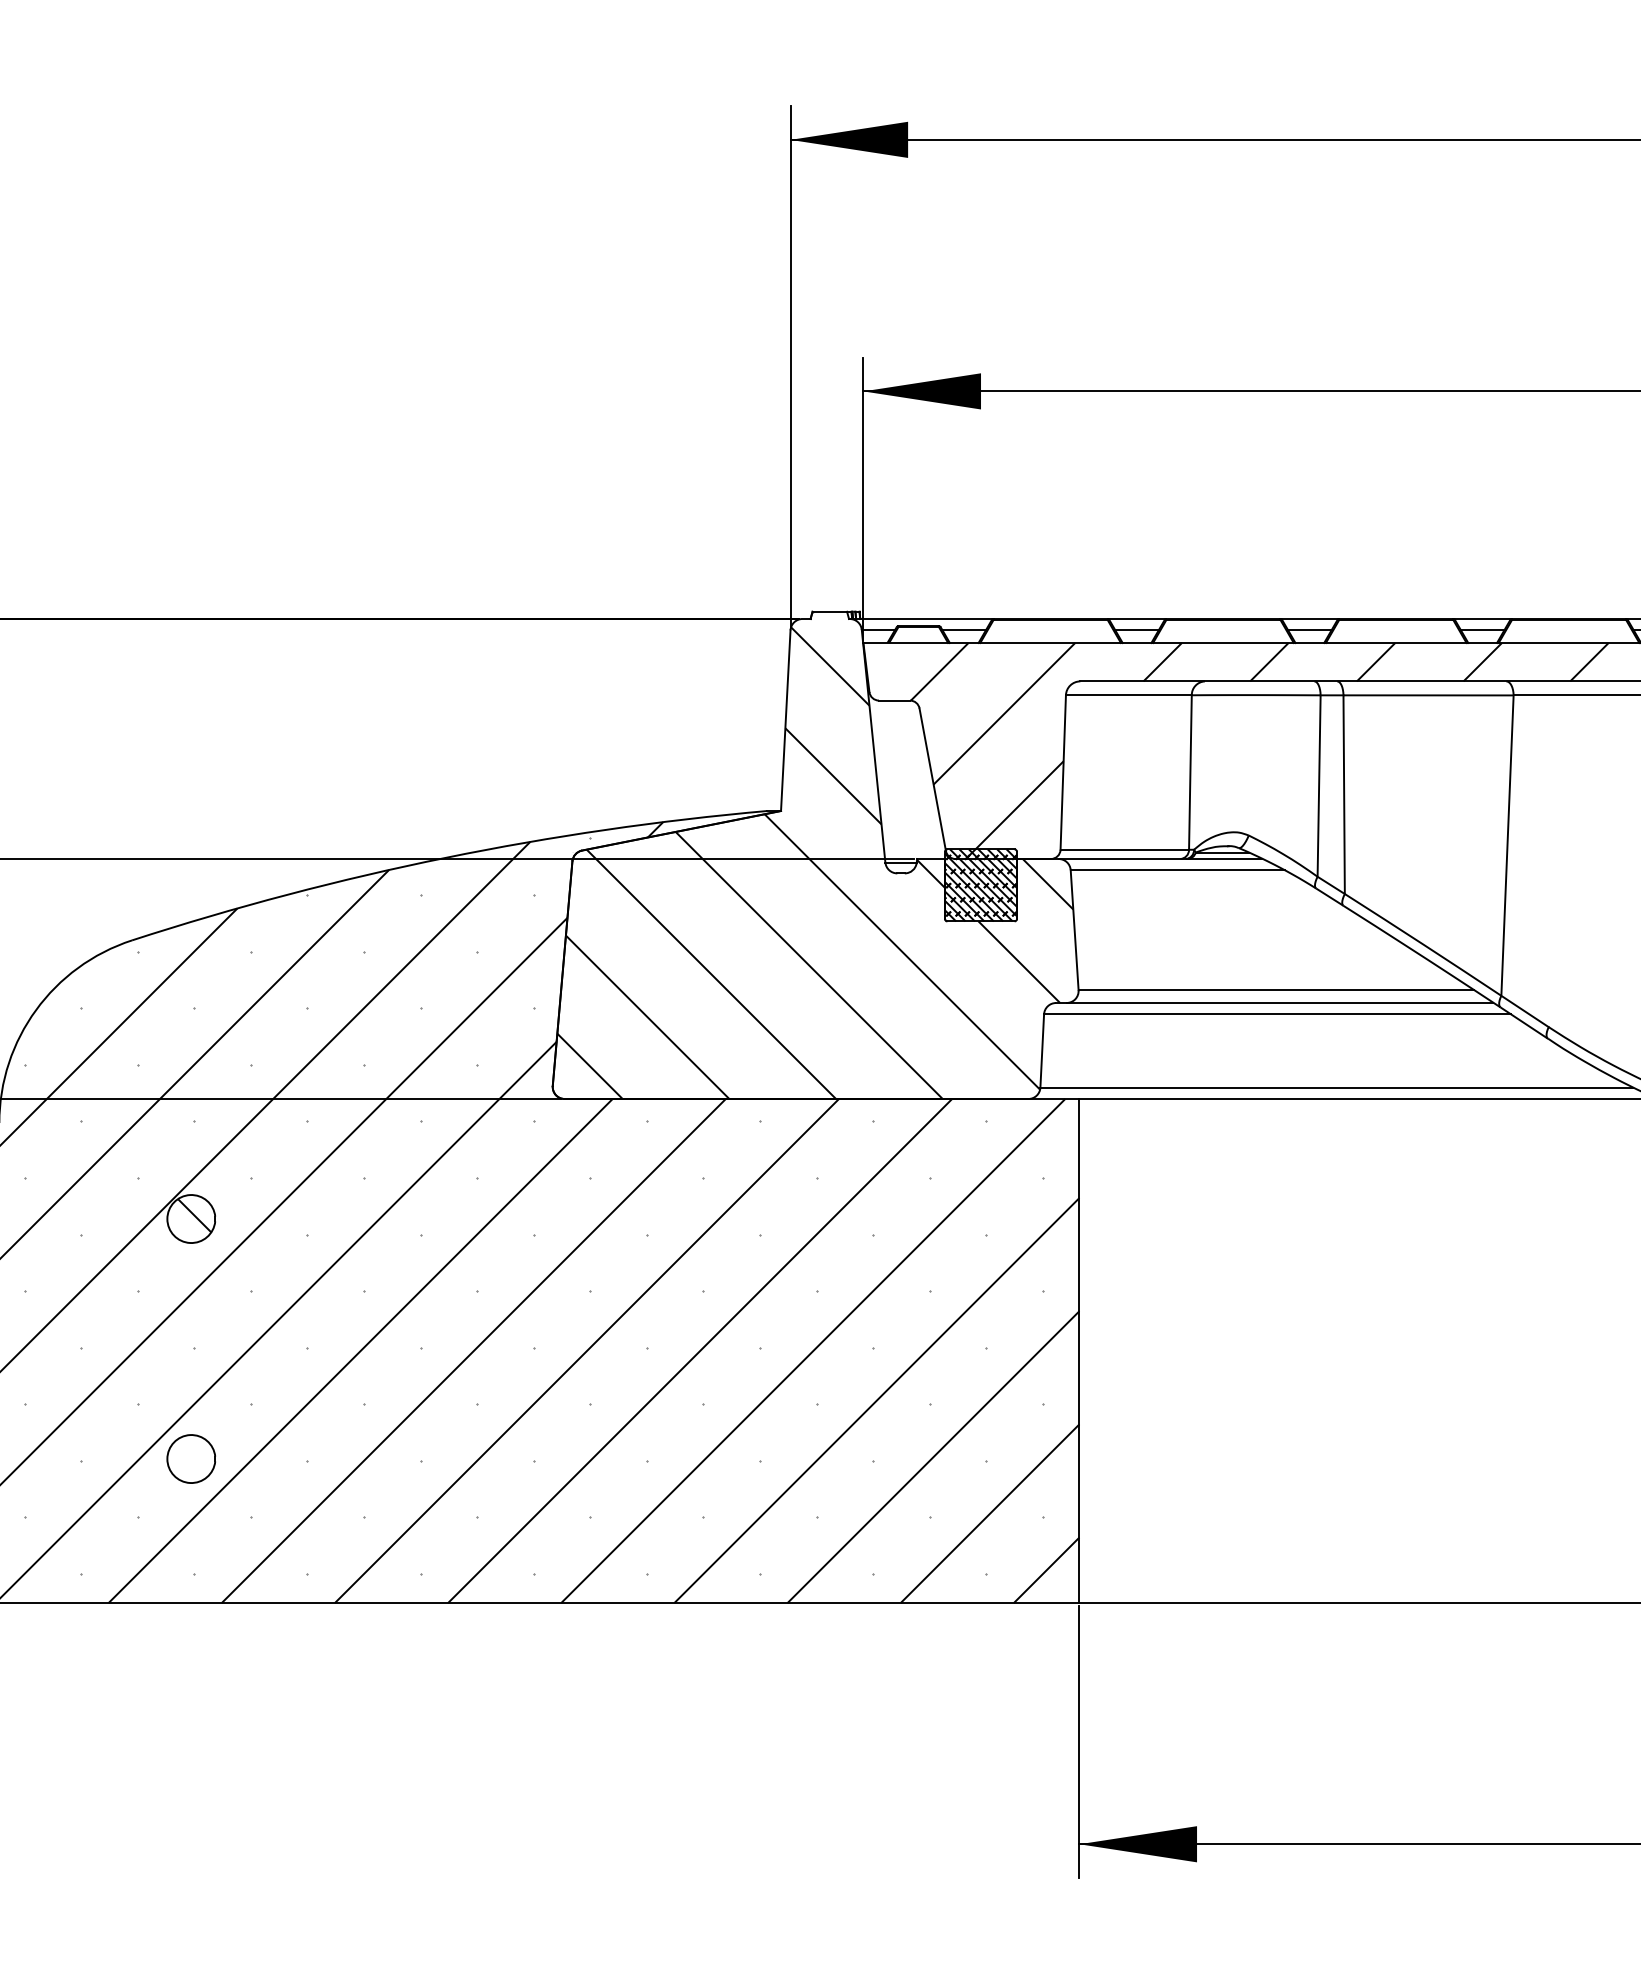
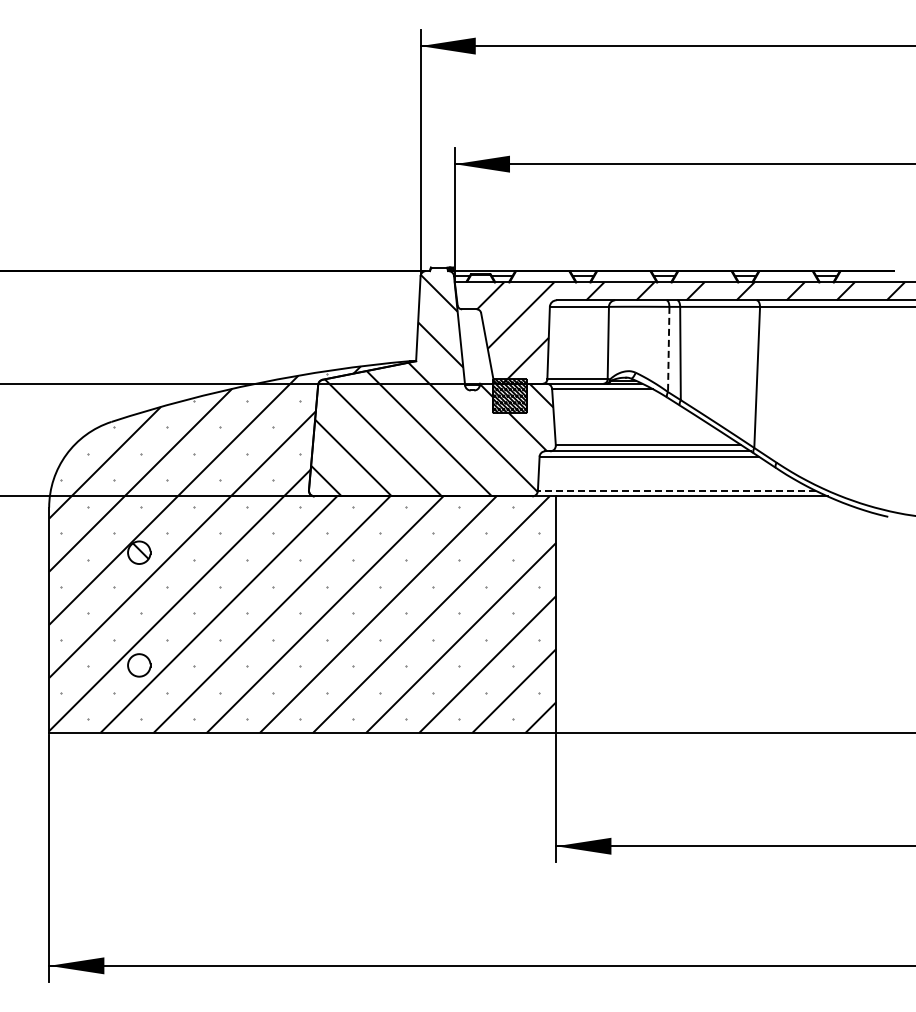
line: (1318, 788) -> (668, 350), solid -> dashed
line: (1335, 1088) -> (676, 491), solid -> dashed

